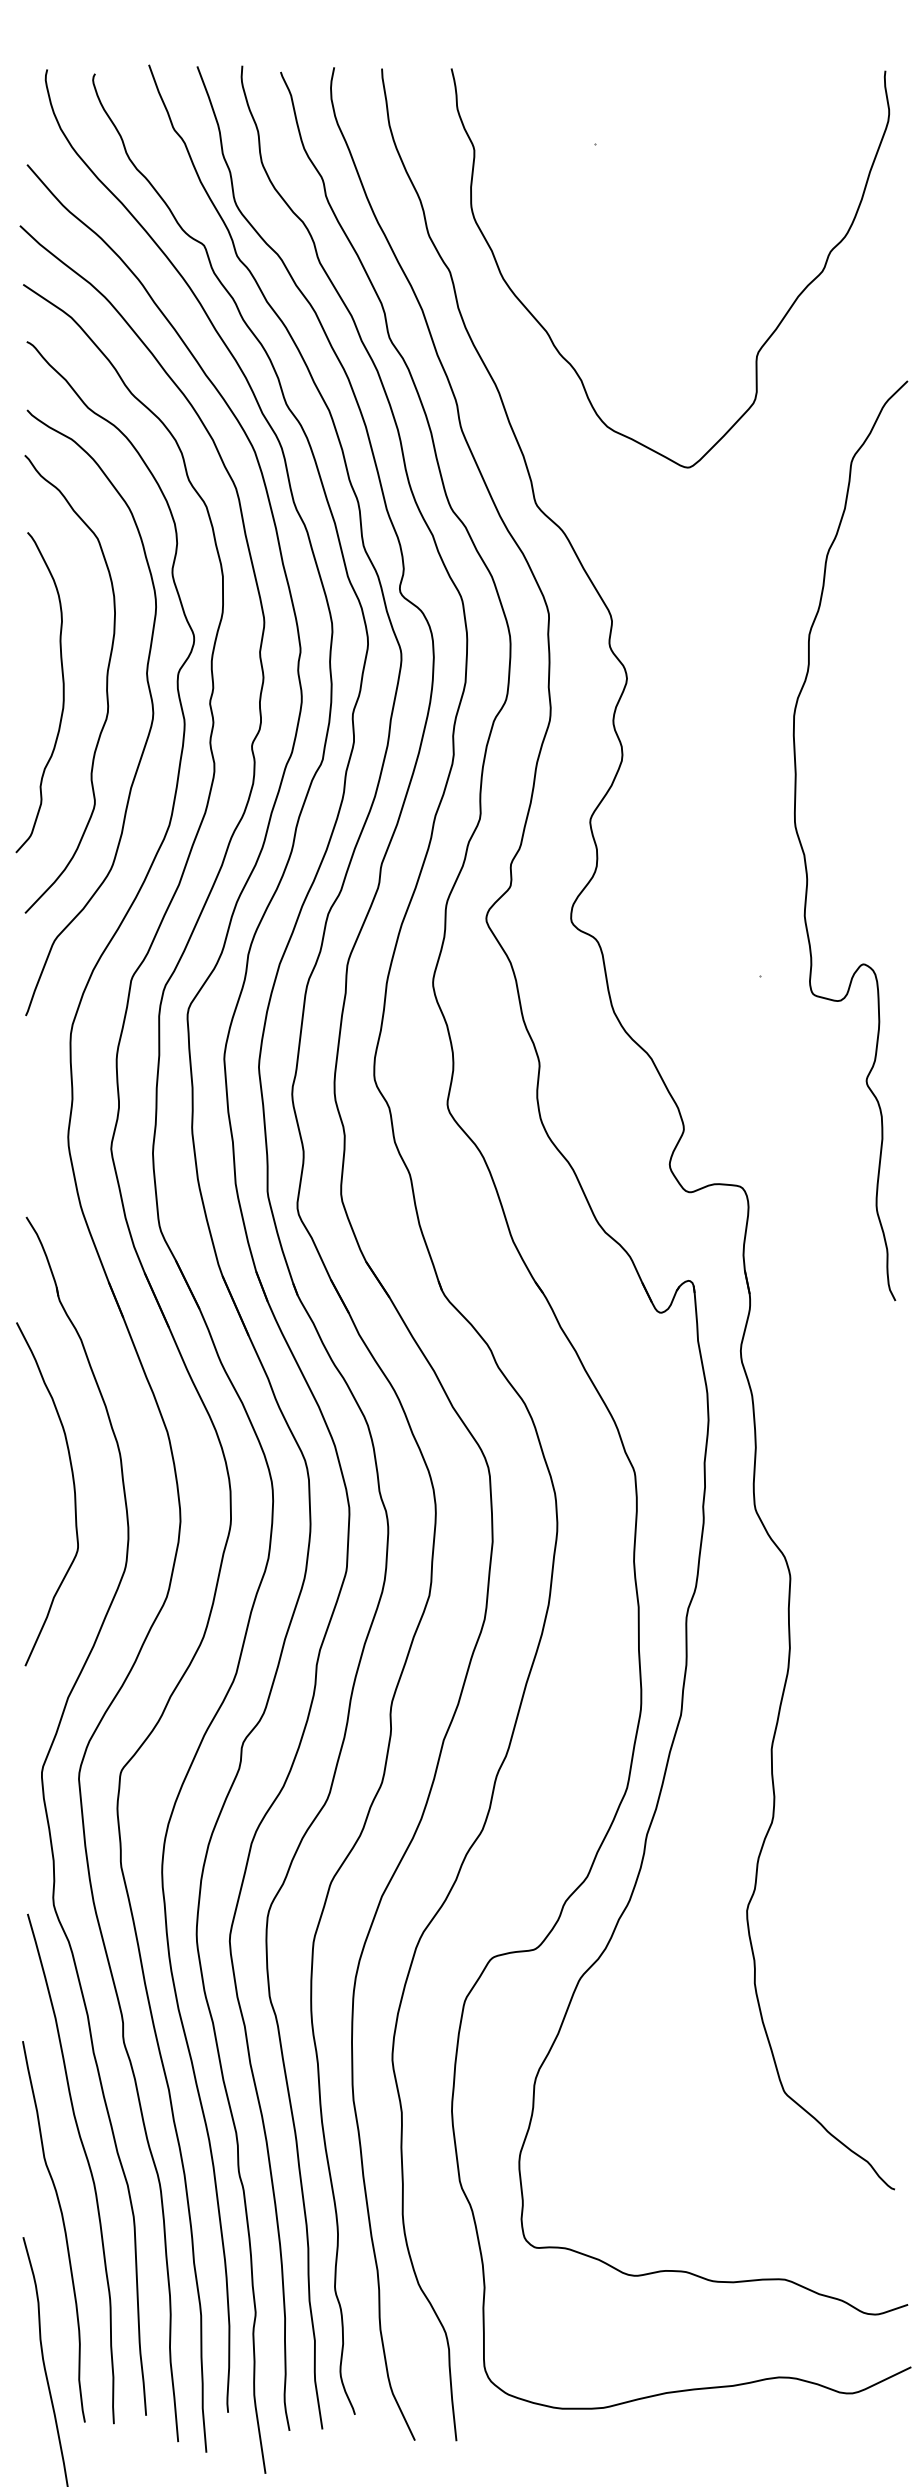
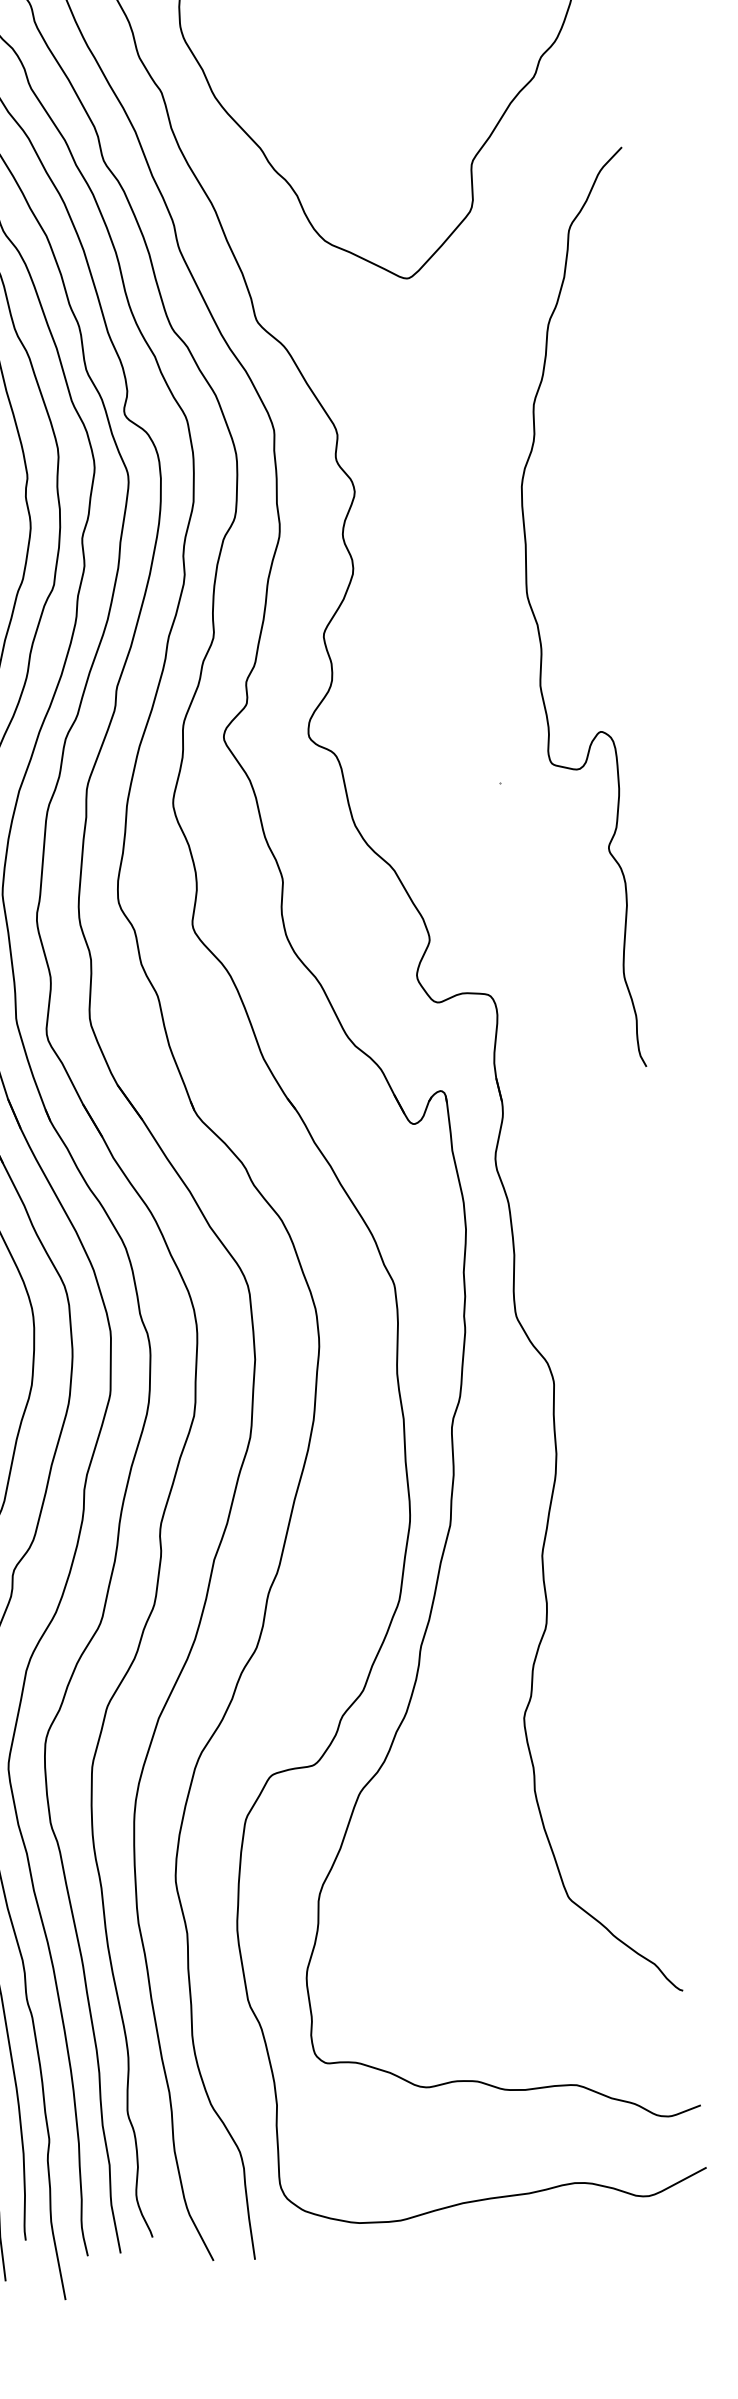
curve: (805, 854) -> (538, 624), moved

